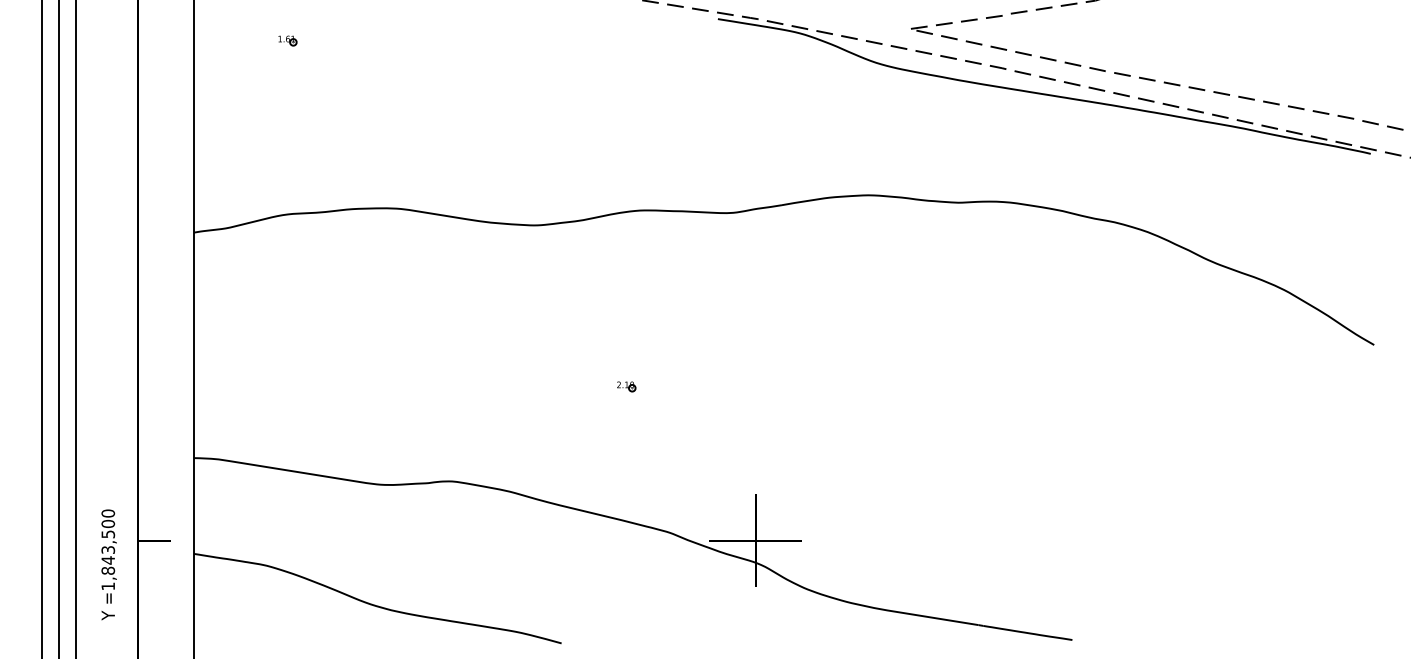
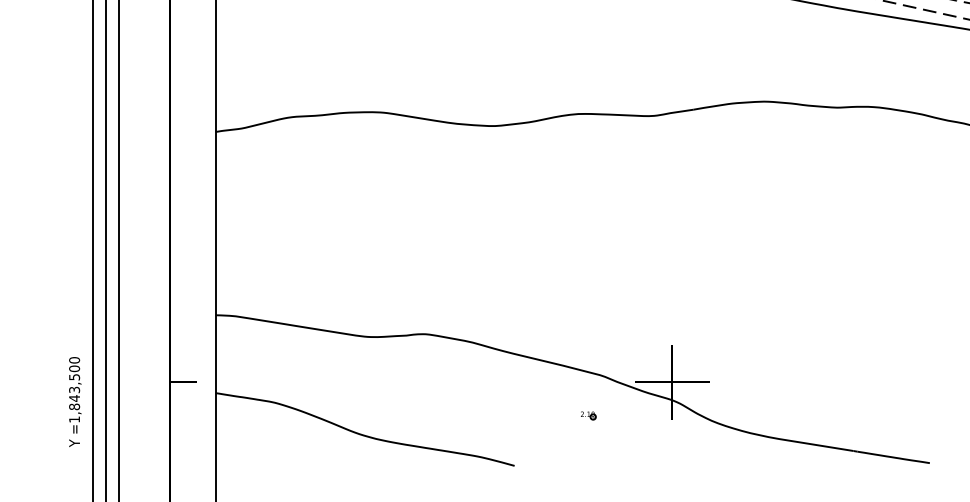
part: (626, 386) -> (588, 415), moved
text: (108, 564) -> (74, 401), moved

